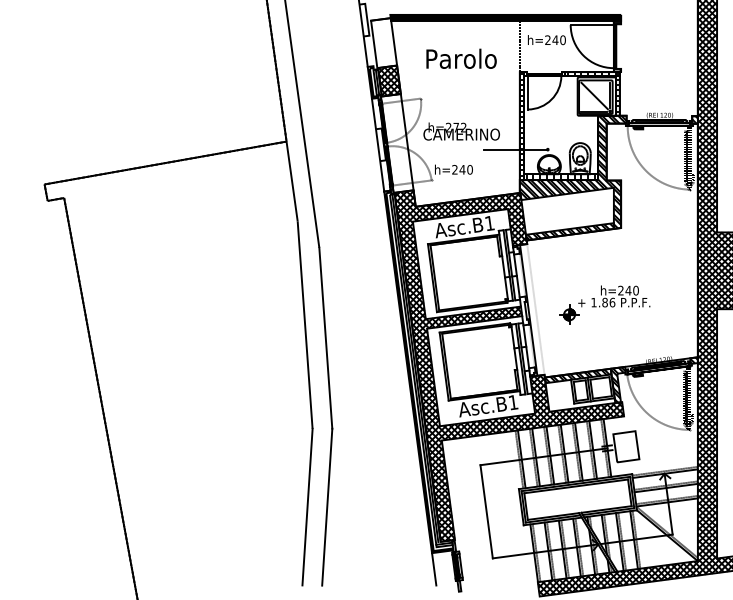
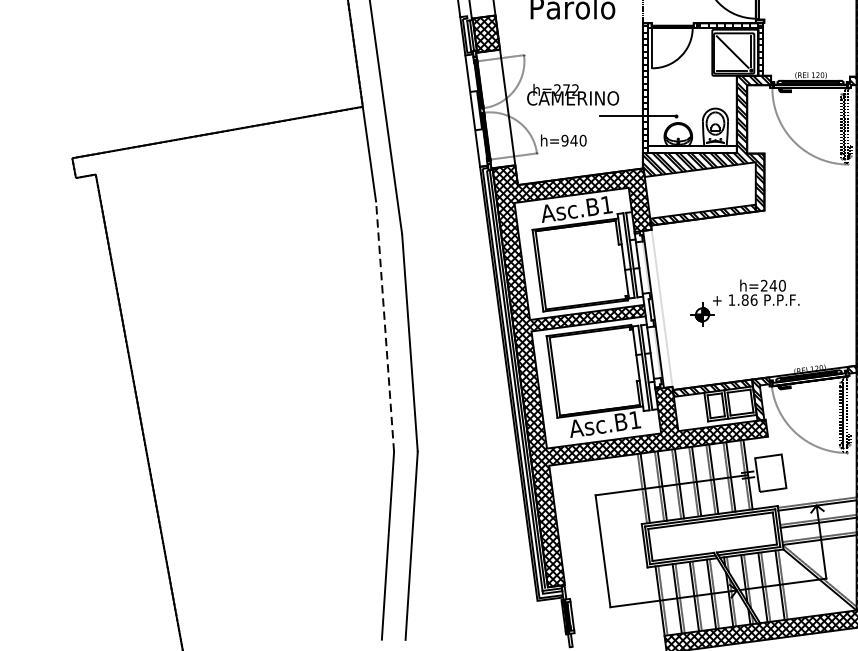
text: (454, 169) -> (564, 140), h=240 -> h=940
hatch: (560, 177) -> (691, 149), removed
line: (305, 324) -> (385, 326), solid -> dashed
line: (434, 569) -> (540, 620), removed

